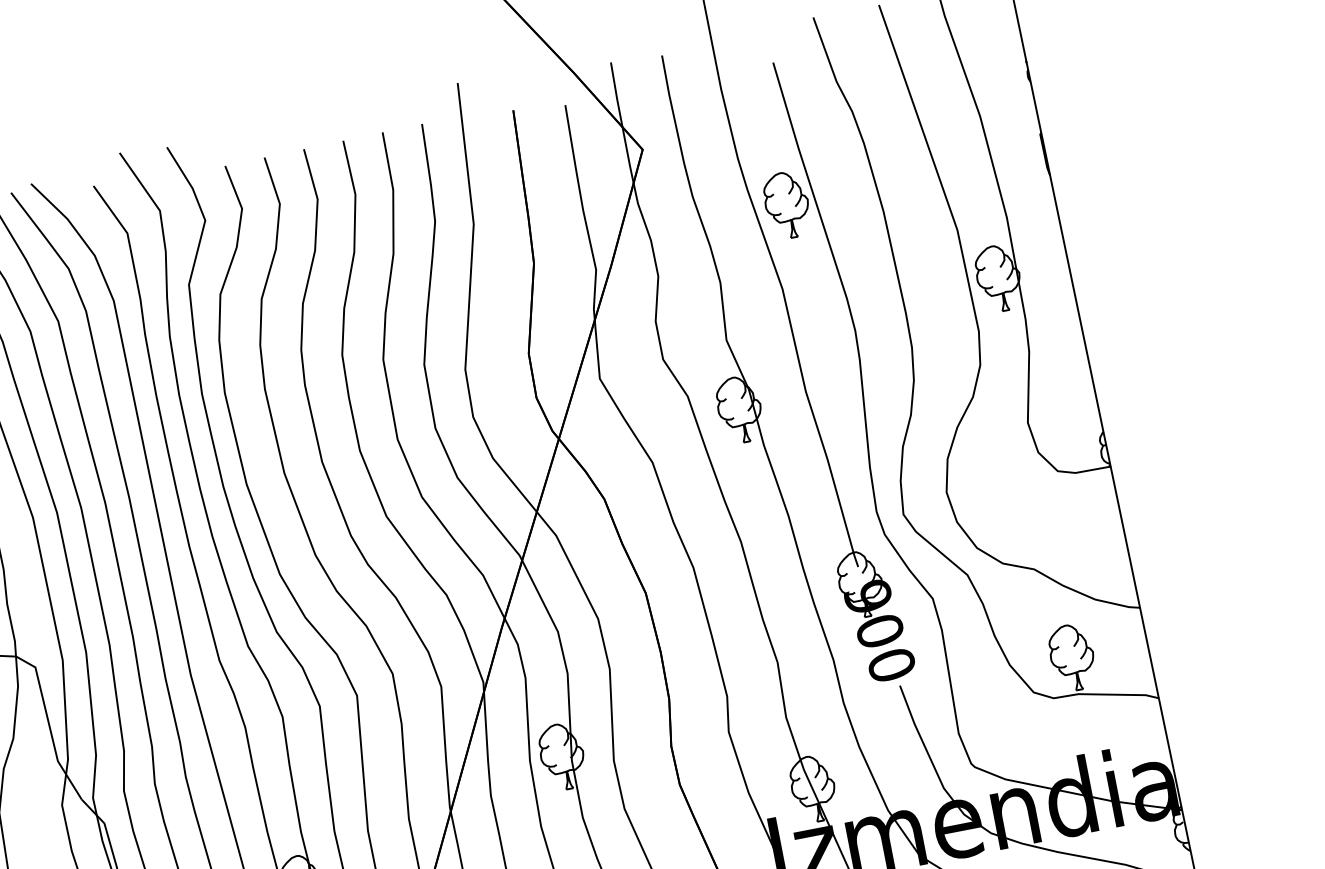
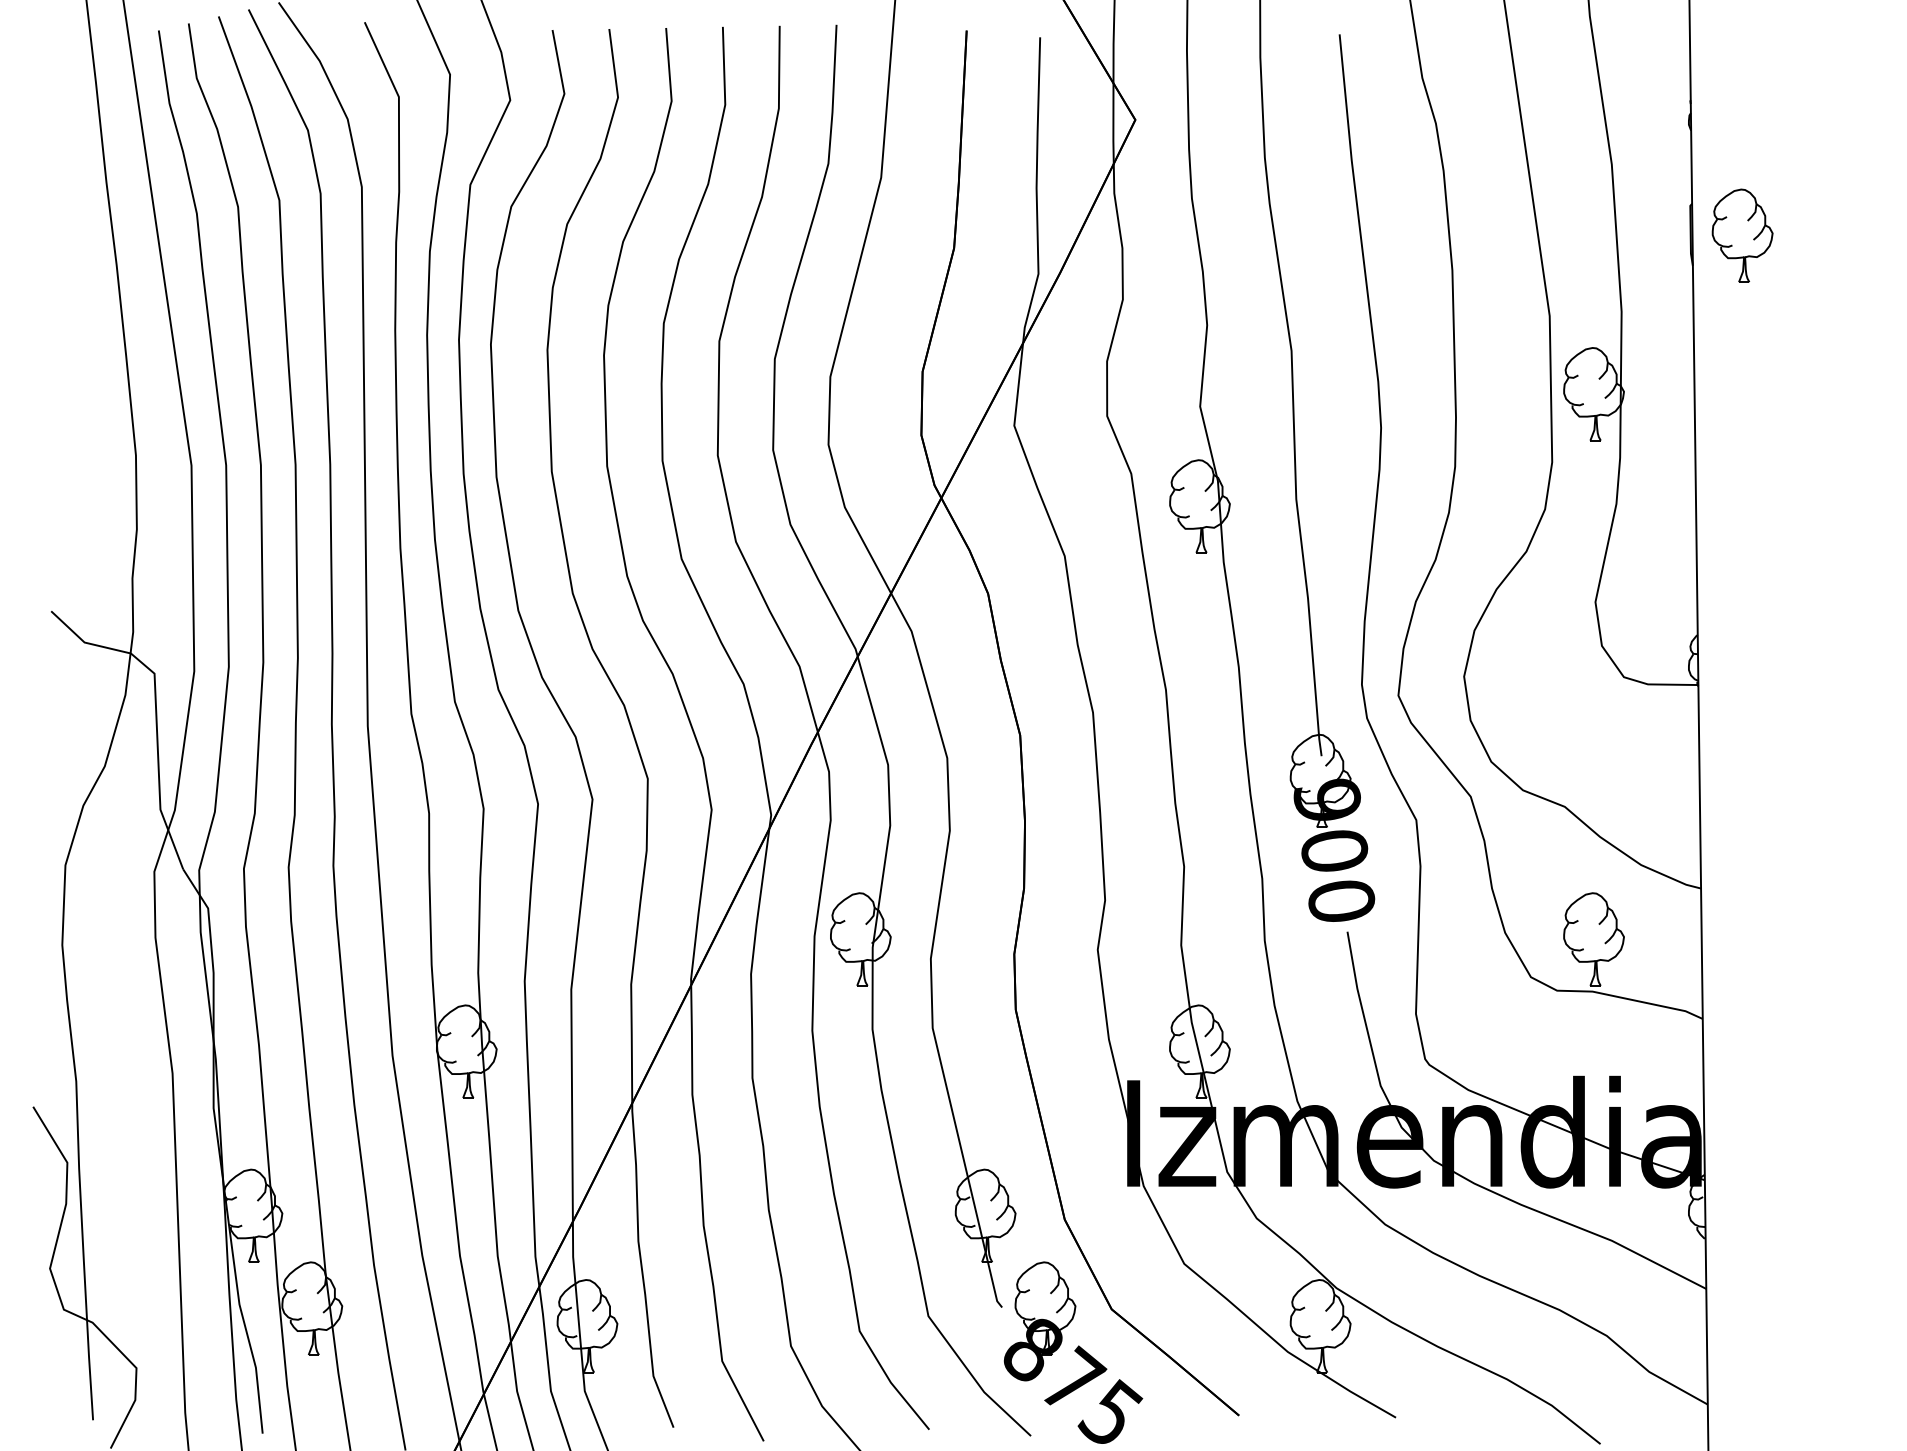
part: (787, 205) -> (1742, 235), moved

